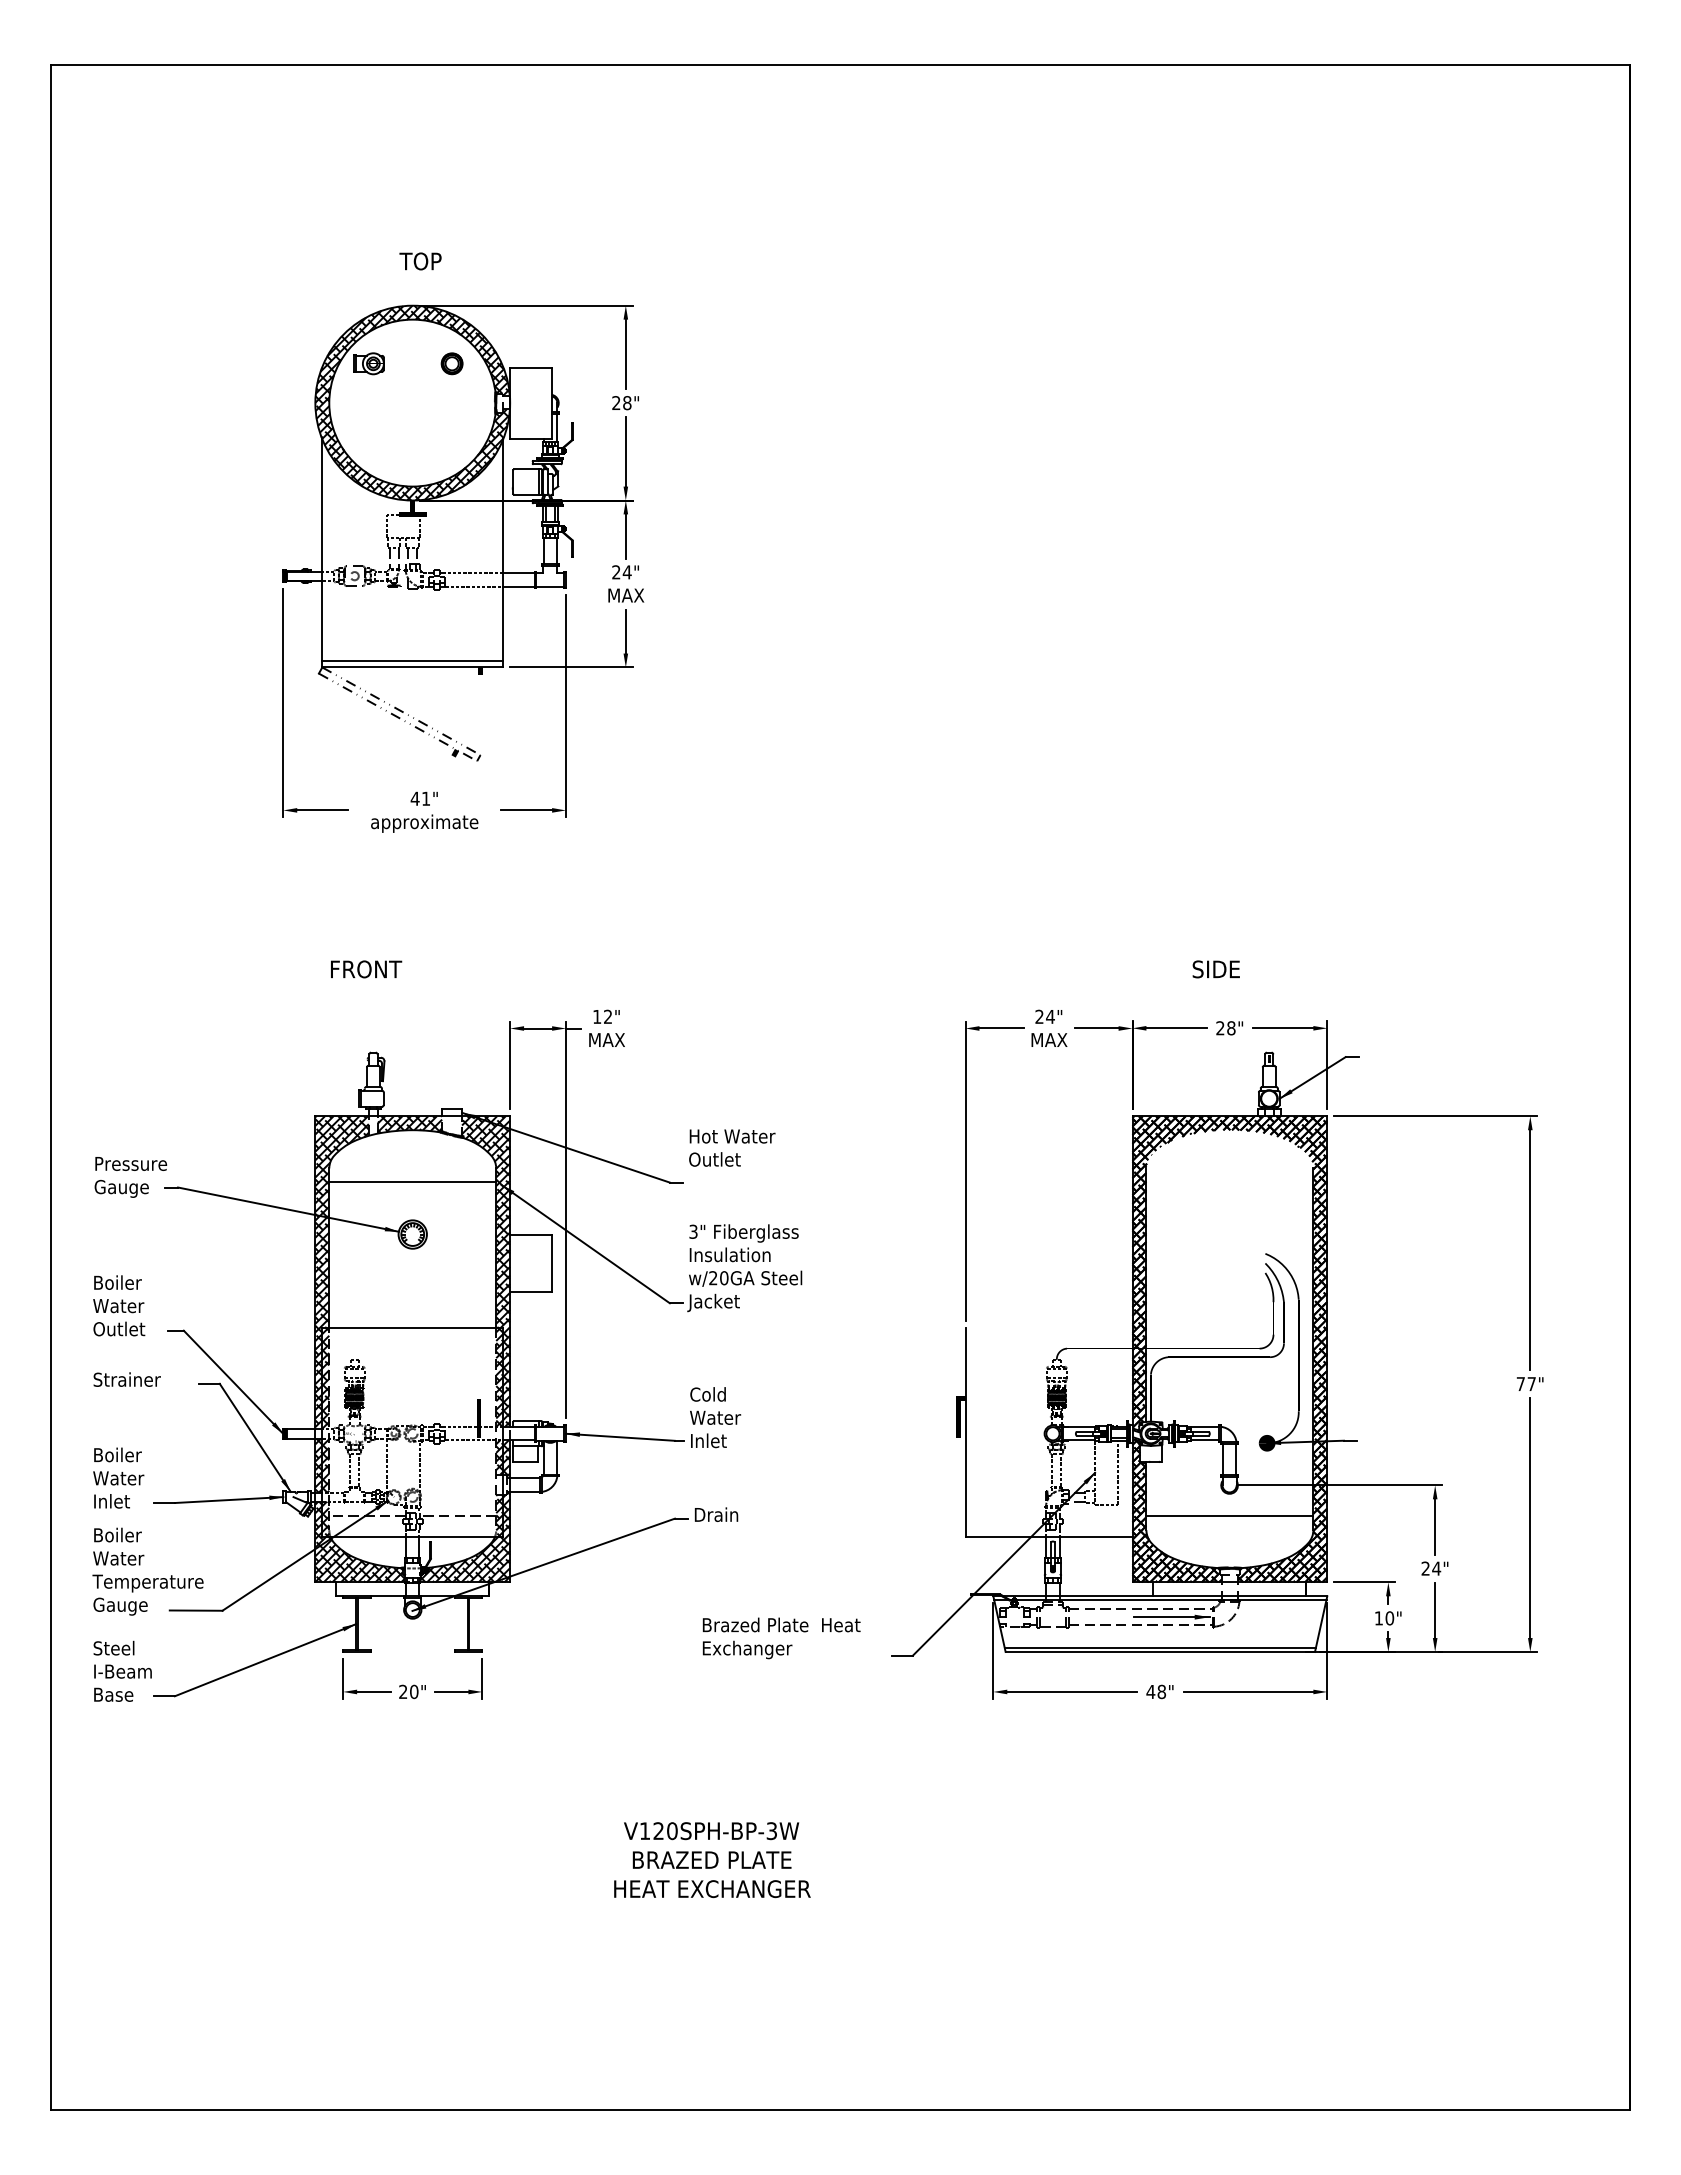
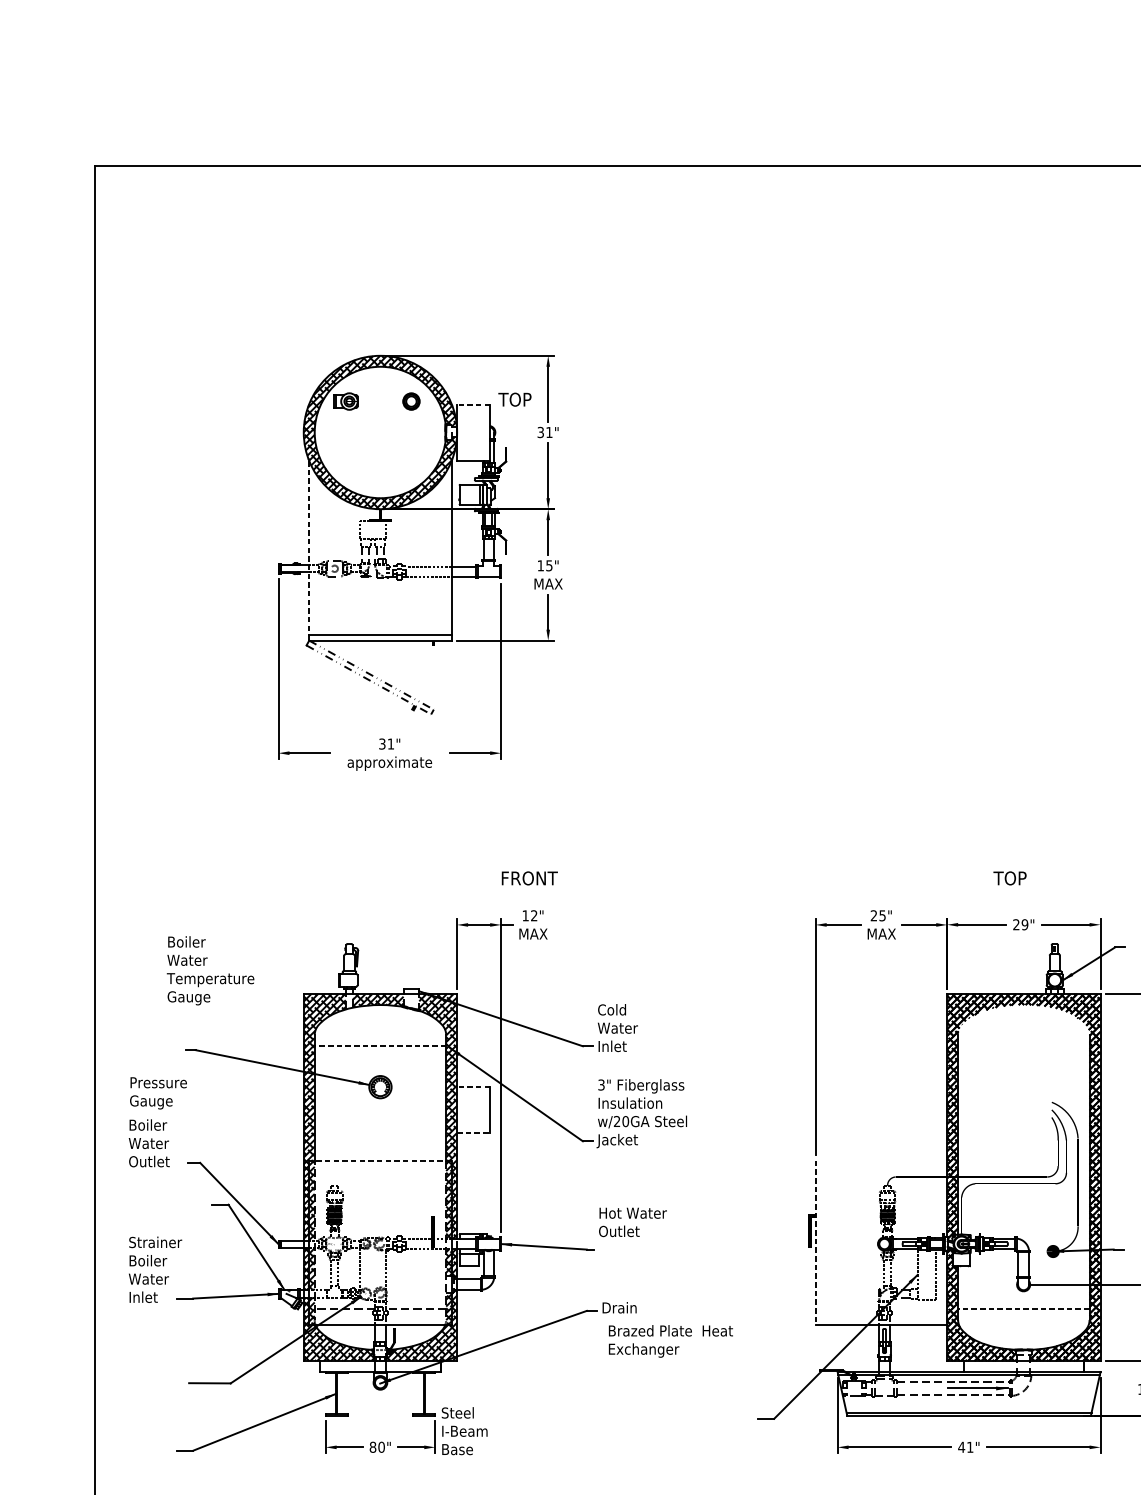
text: (420, 261) -> (514, 399), moved
line: (531, 367) -> (473, 404), solid -> dashed
text: (621, 403) -> (544, 432), 28" -> 31"
line: (322, 553) -> (309, 550), solid -> dashed
text: (621, 572) -> (544, 565), 24" -> 15"
text: (414, 798) -> (381, 743), 41" -> 31"
text: (366, 969) -> (529, 878), moved
text: (1215, 969) -> (1012, 878), SIDE -> TOP
text: (1050, 1017) -> (882, 916), 24" -> 25"
text: (1231, 1028) -> (1025, 924), 28" -> 29"
text: (731, 1159) -> (631, 1028), Hot Water Outlet -> Cold Water Inlet
text: (130, 1177) -> (158, 1093), moved
line: (412, 1182) -> (380, 1046), solid -> dashed
line: (531, 1234) -> (473, 1087), solid -> dashed
line: (531, 1292) -> (473, 1132), solid -> dashed
line: (412, 1328) -> (380, 1161), solid -> dashed
text: (126, 1379) -> (155, 1242), moved
text: (733, 1417) -> (633, 1231), Cold Water Inlet -> Hot Water Outlet
line: (965, 1432) -> (815, 1243), solid -> dashed
line: (1229, 1516) -> (1023, 1309), solid -> dashed
text: (147, 1571) -> (210, 970), moved
text: (781, 1638) -> (670, 1341), moved
text: (122, 1670) -> (464, 1430), moved
text: (403, 1691) -> (373, 1446), 20" -> 80"
text: (1161, 1691) -> (970, 1446), 48" -> 41"

